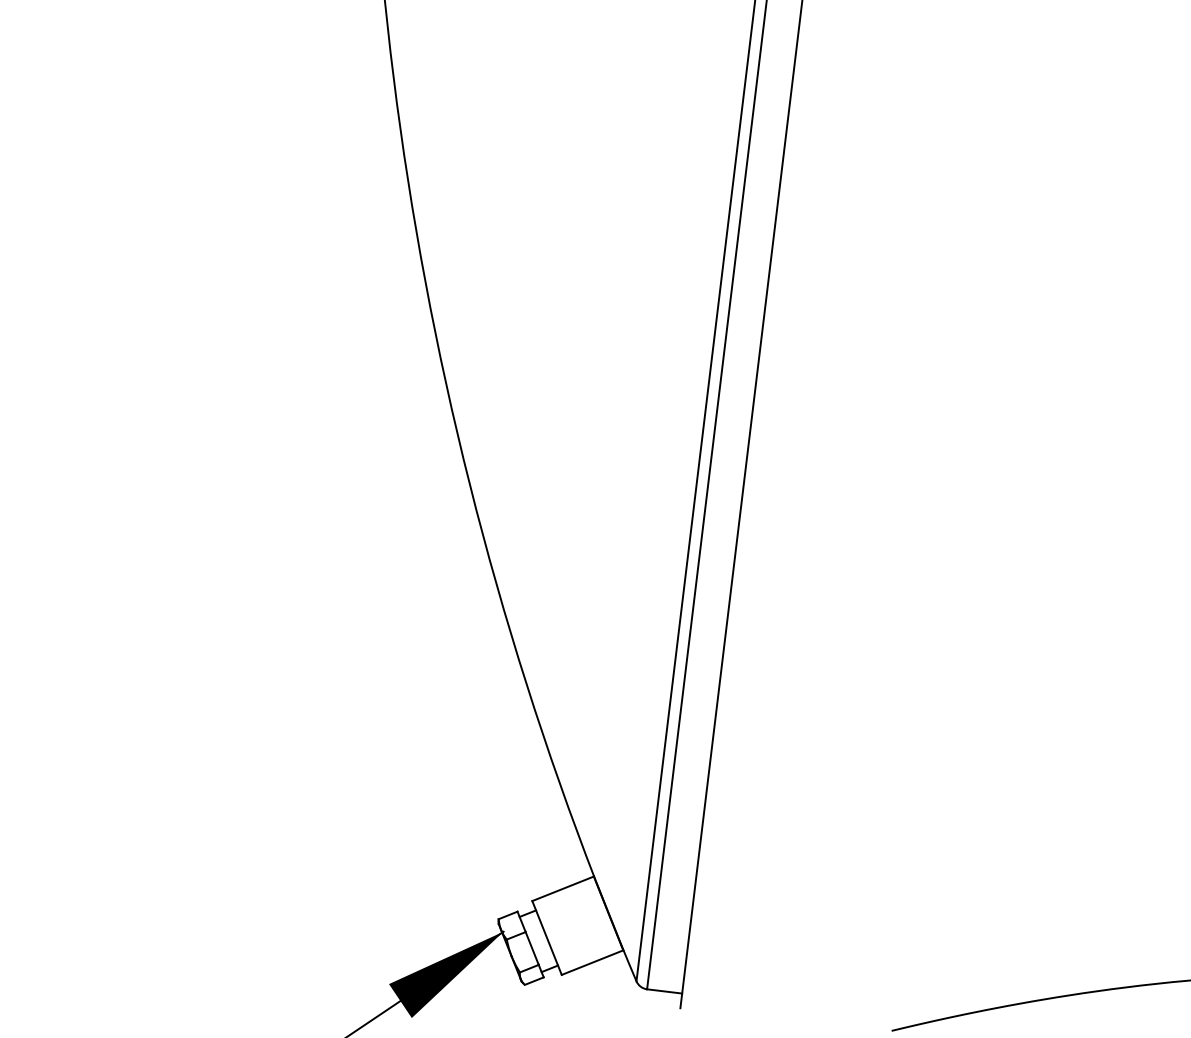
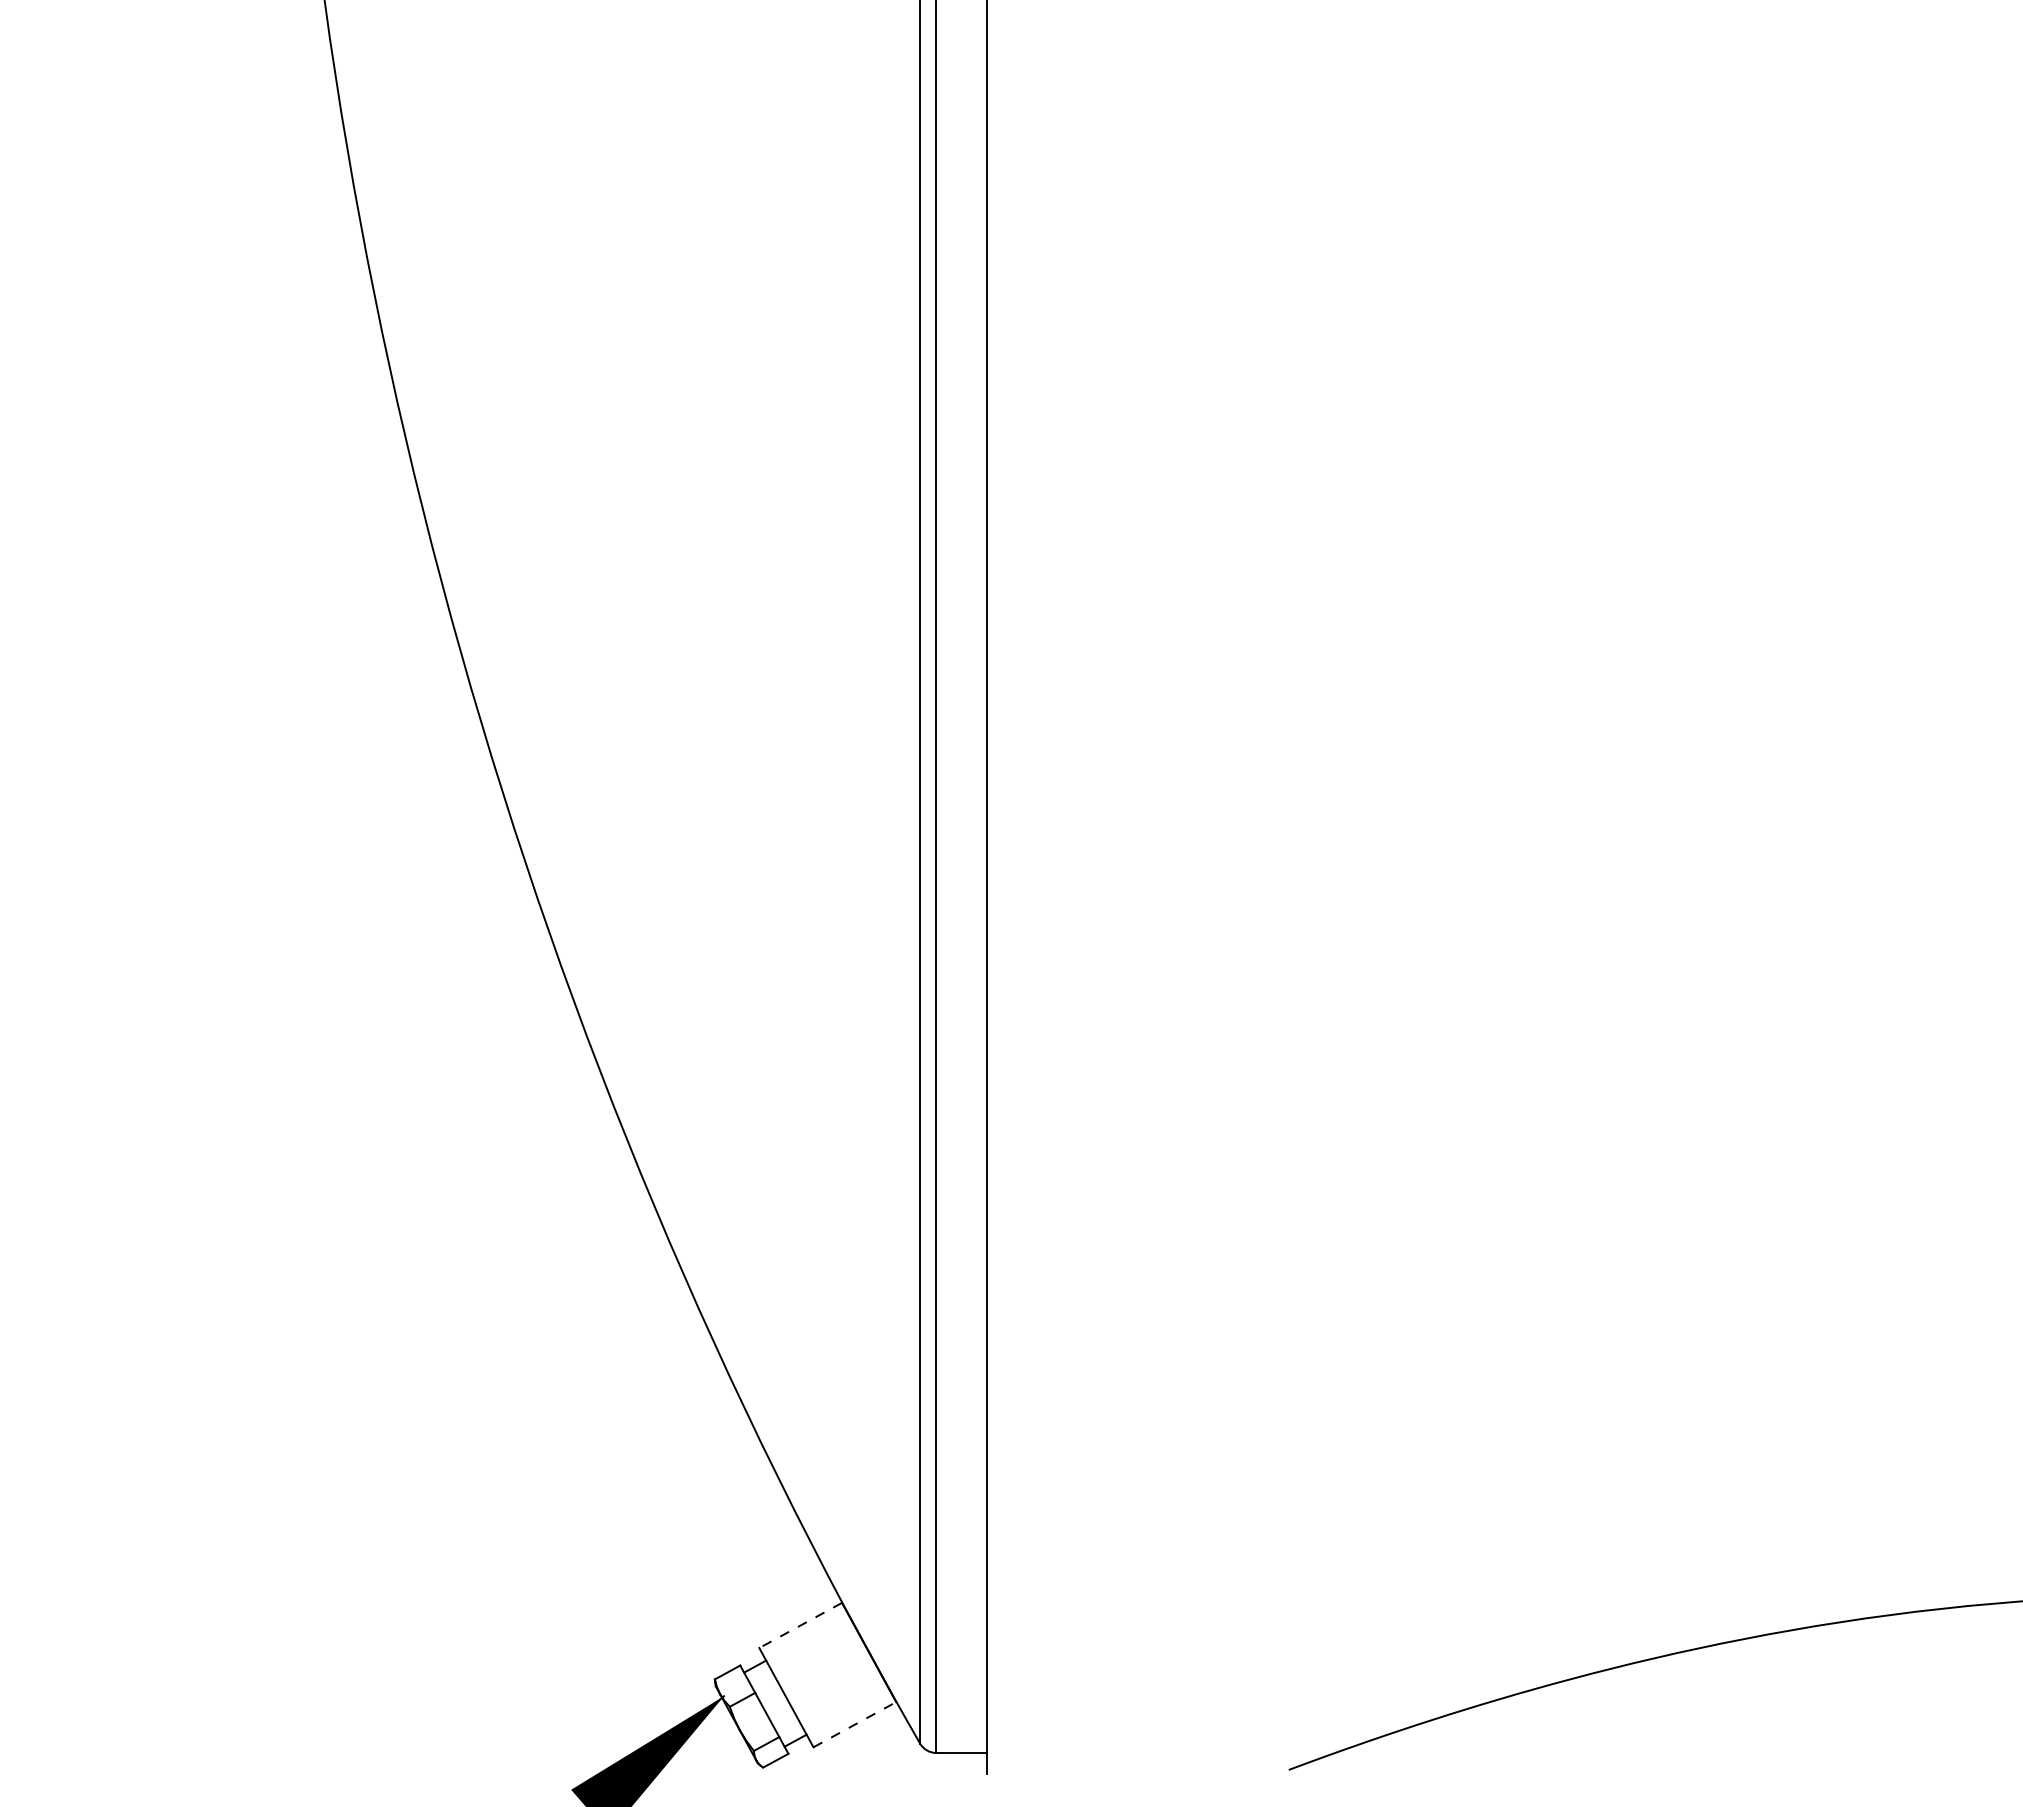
line: (562, 888) -> (800, 1625), solid -> dashed
line: (593, 962) -> (855, 1724), solid -> dashed

